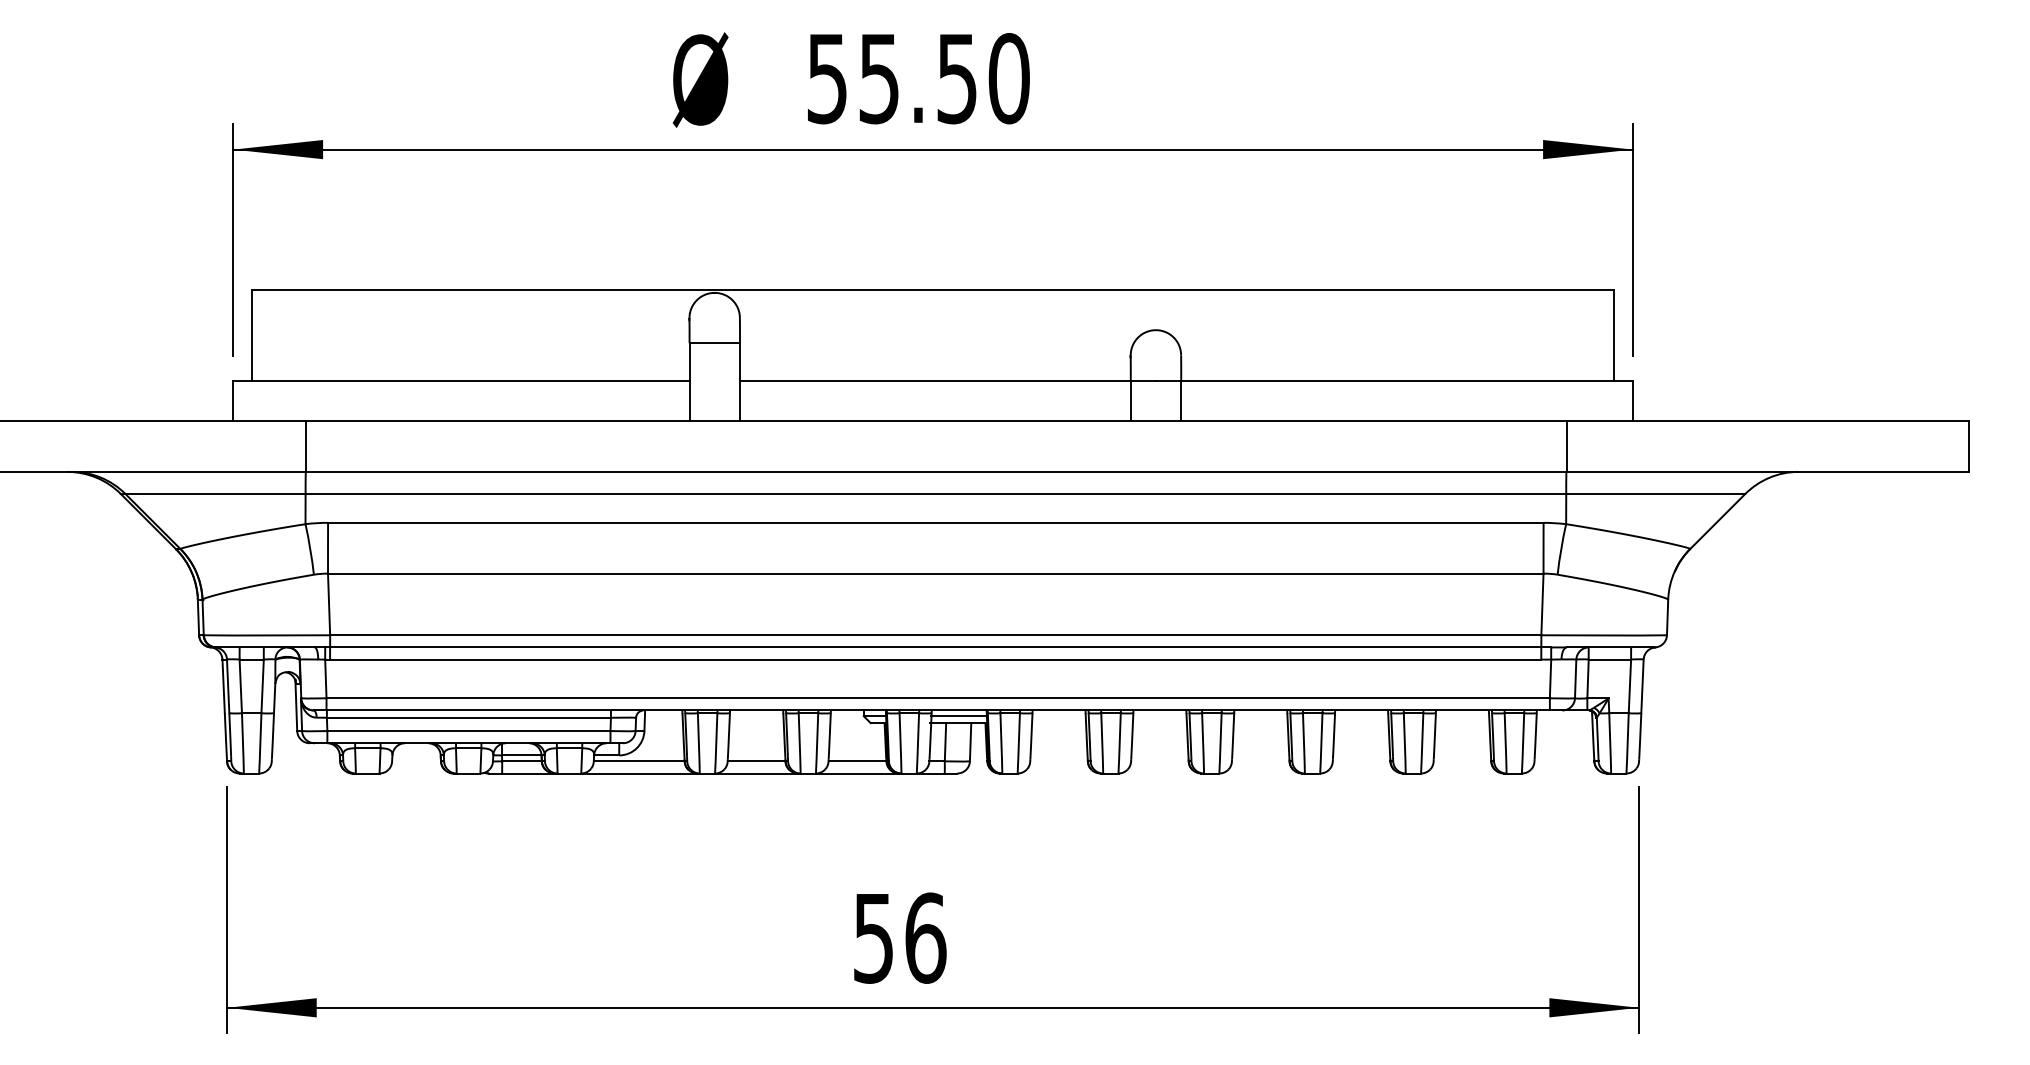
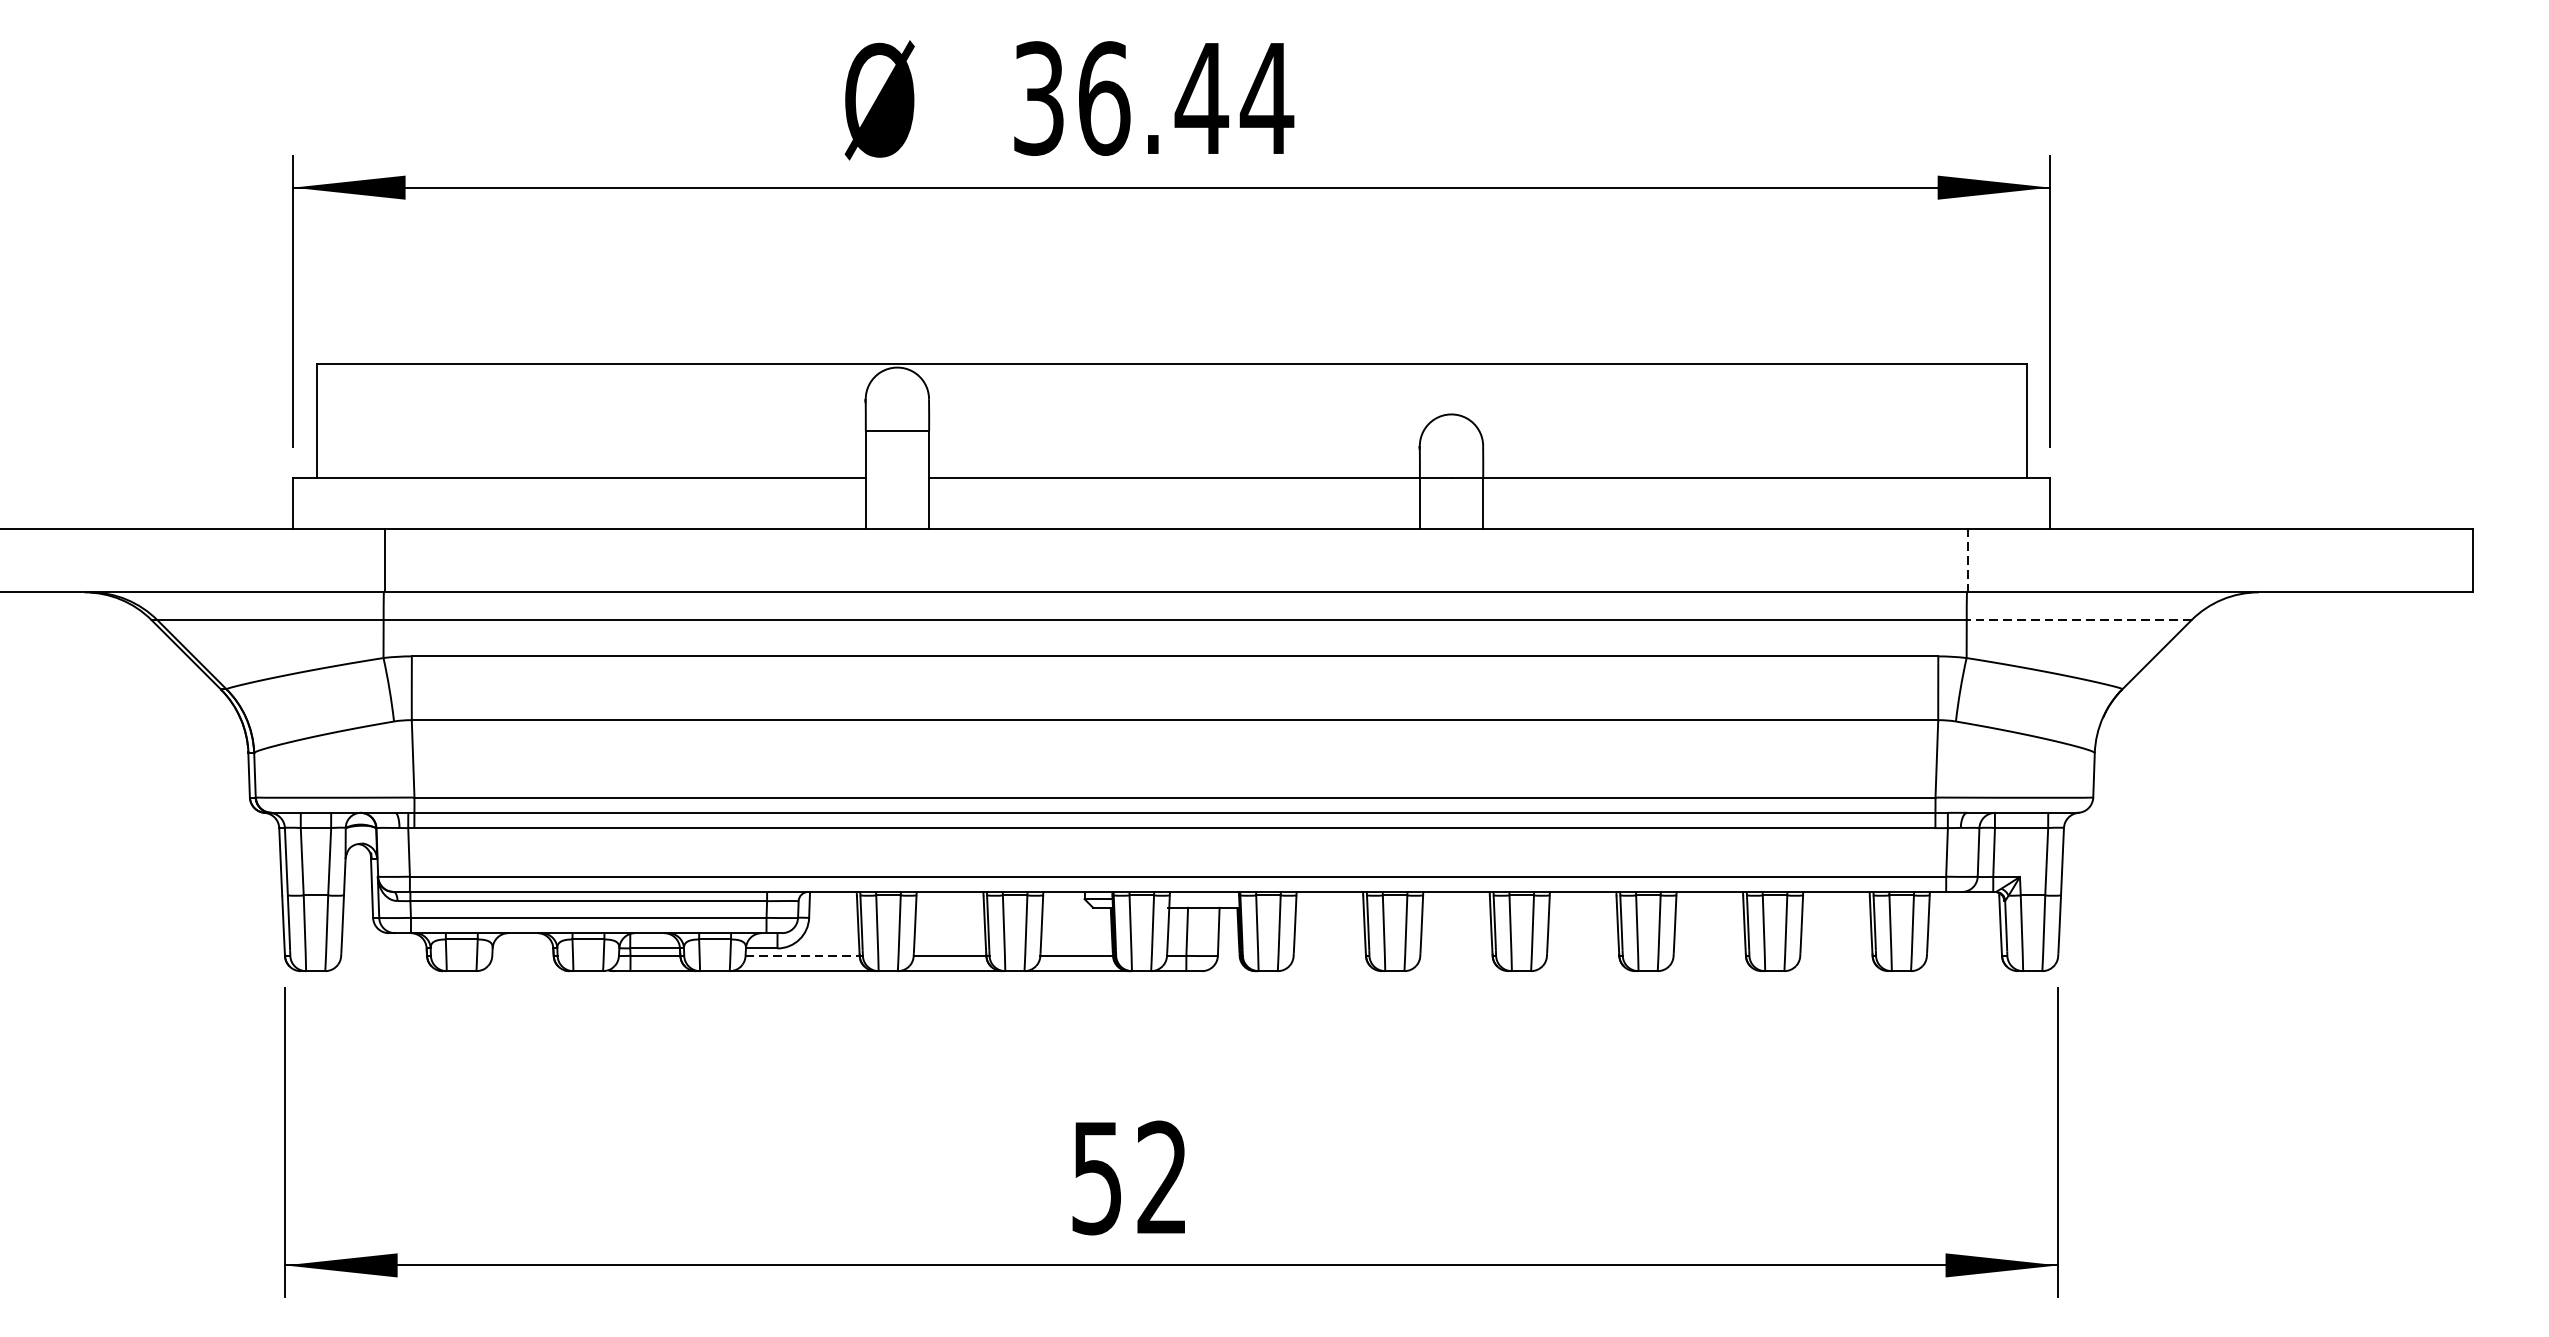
text: (919, 78) -> (1154, 98), 55.50 -> 36.44
line: (1566, 446) -> (1967, 560), solid -> dashed
line: (1655, 494) -> (2078, 620), solid -> dashed
line: (958, 716) -> (1203, 899), removed
line: (639, 761) -> (802, 956), solid -> dashed
text: (925, 937) -> (1162, 1177), 56 -> 52

